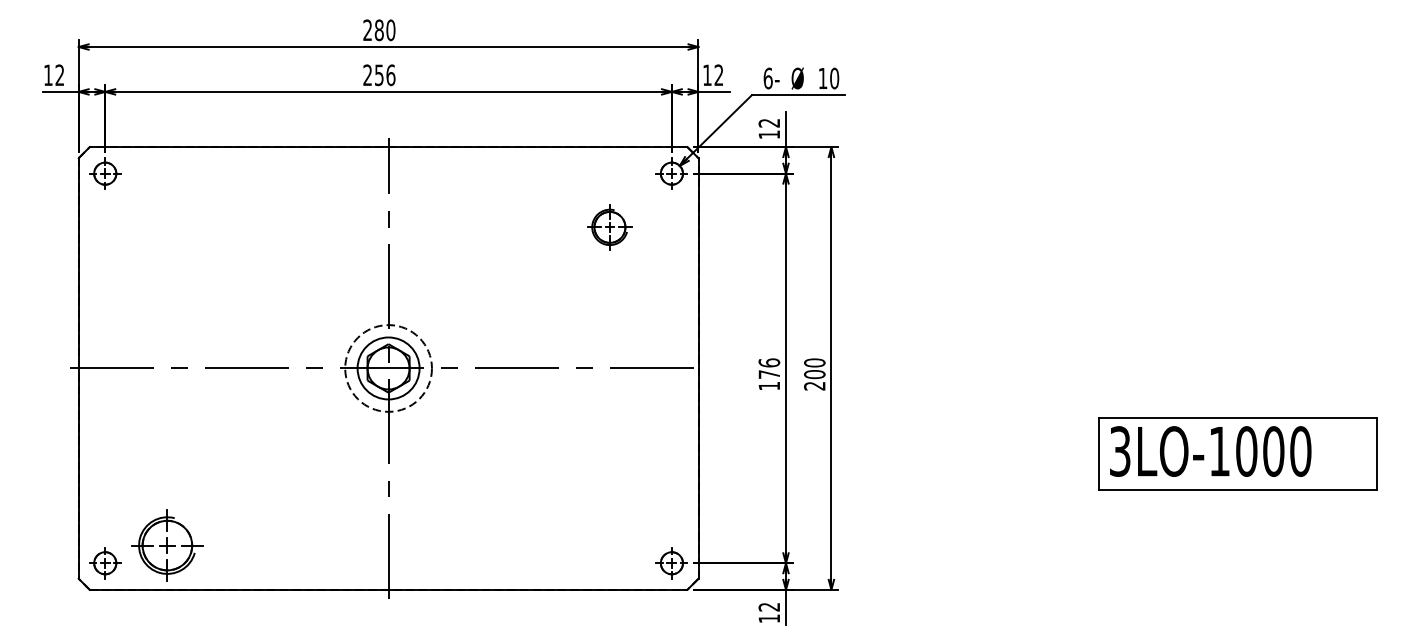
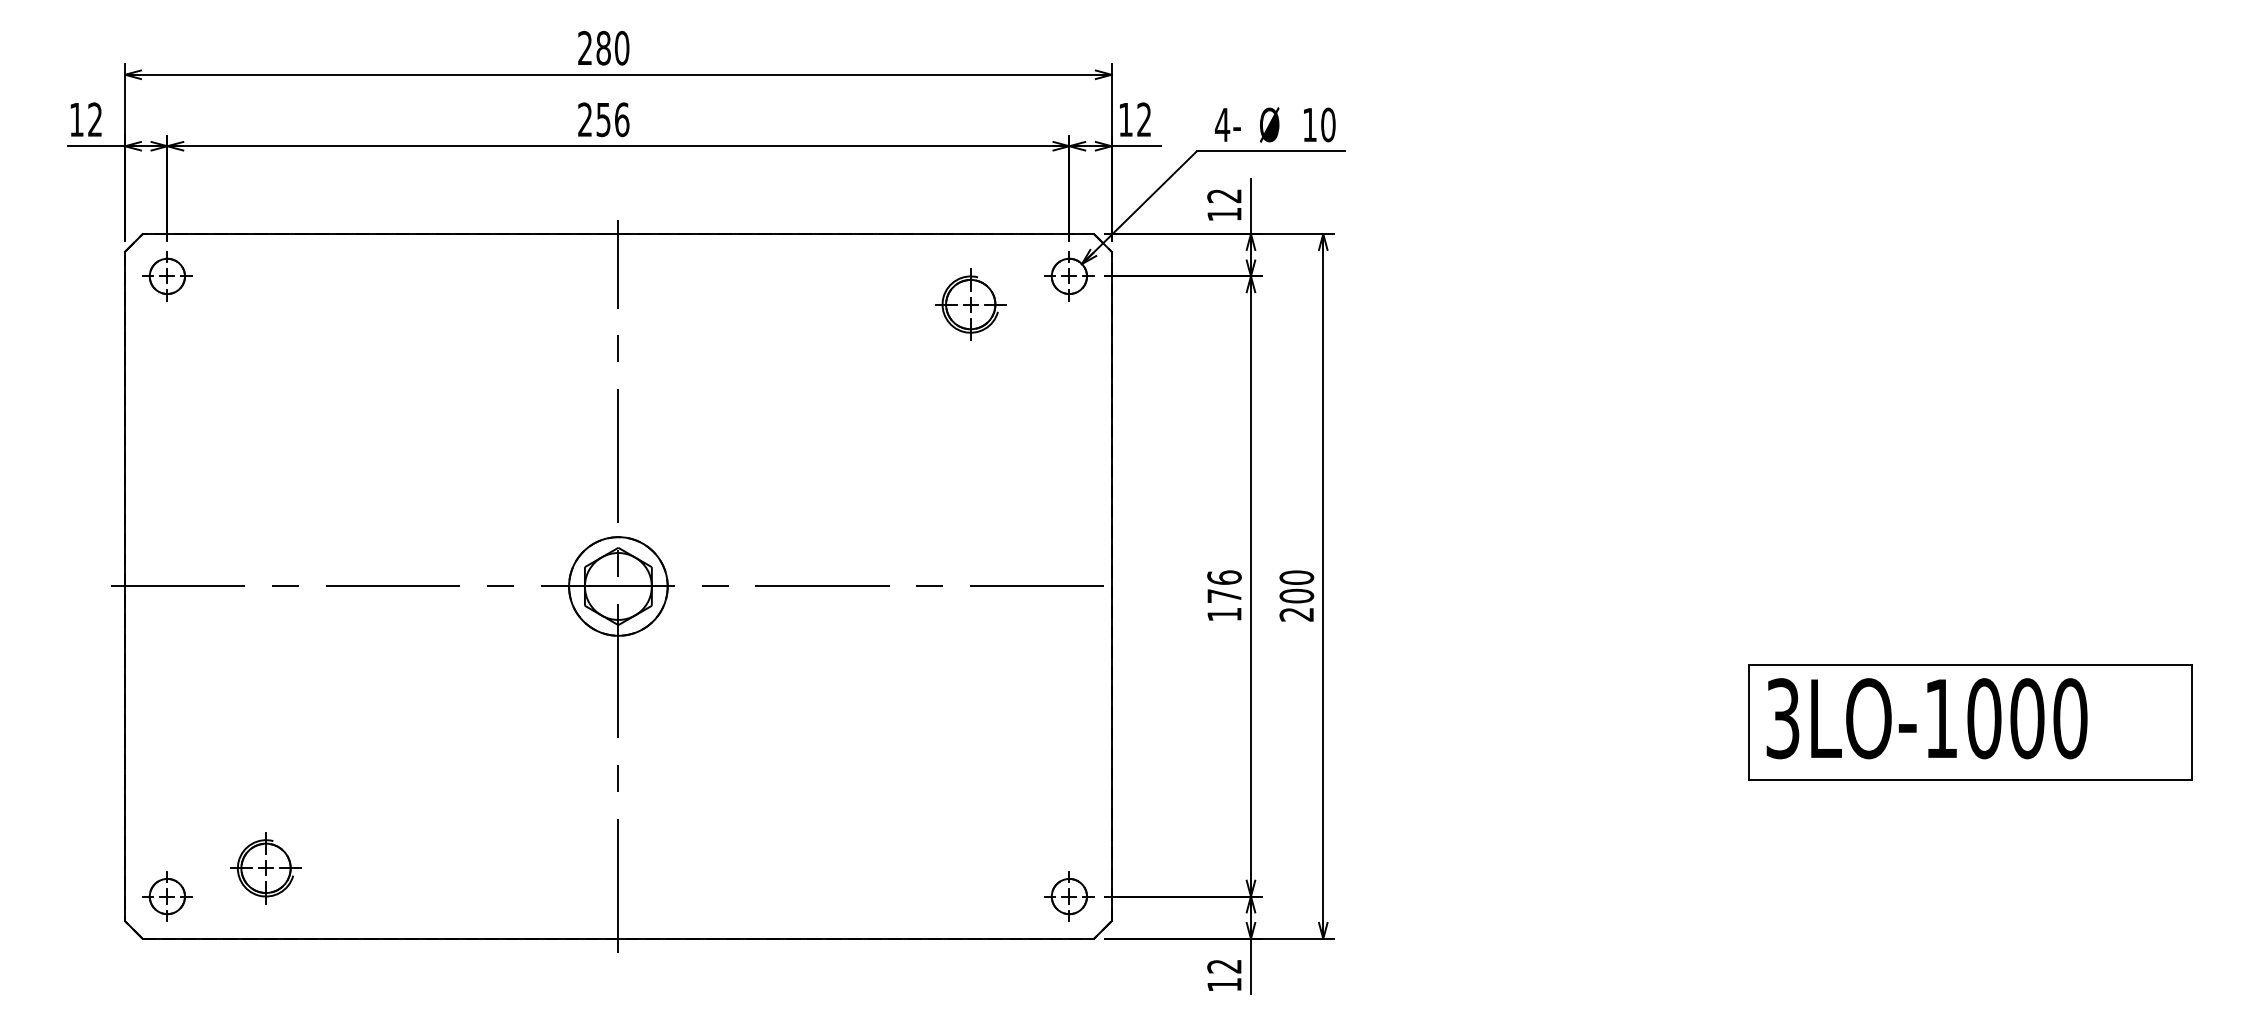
text: (767, 78) -> (1221, 124), 6- -> 4-
part: (609, 227) -> (970, 304), moved
circle: (388, 368) -> (618, 586), size x0.71
part: (166, 545) -> (264, 868), size x0.62

